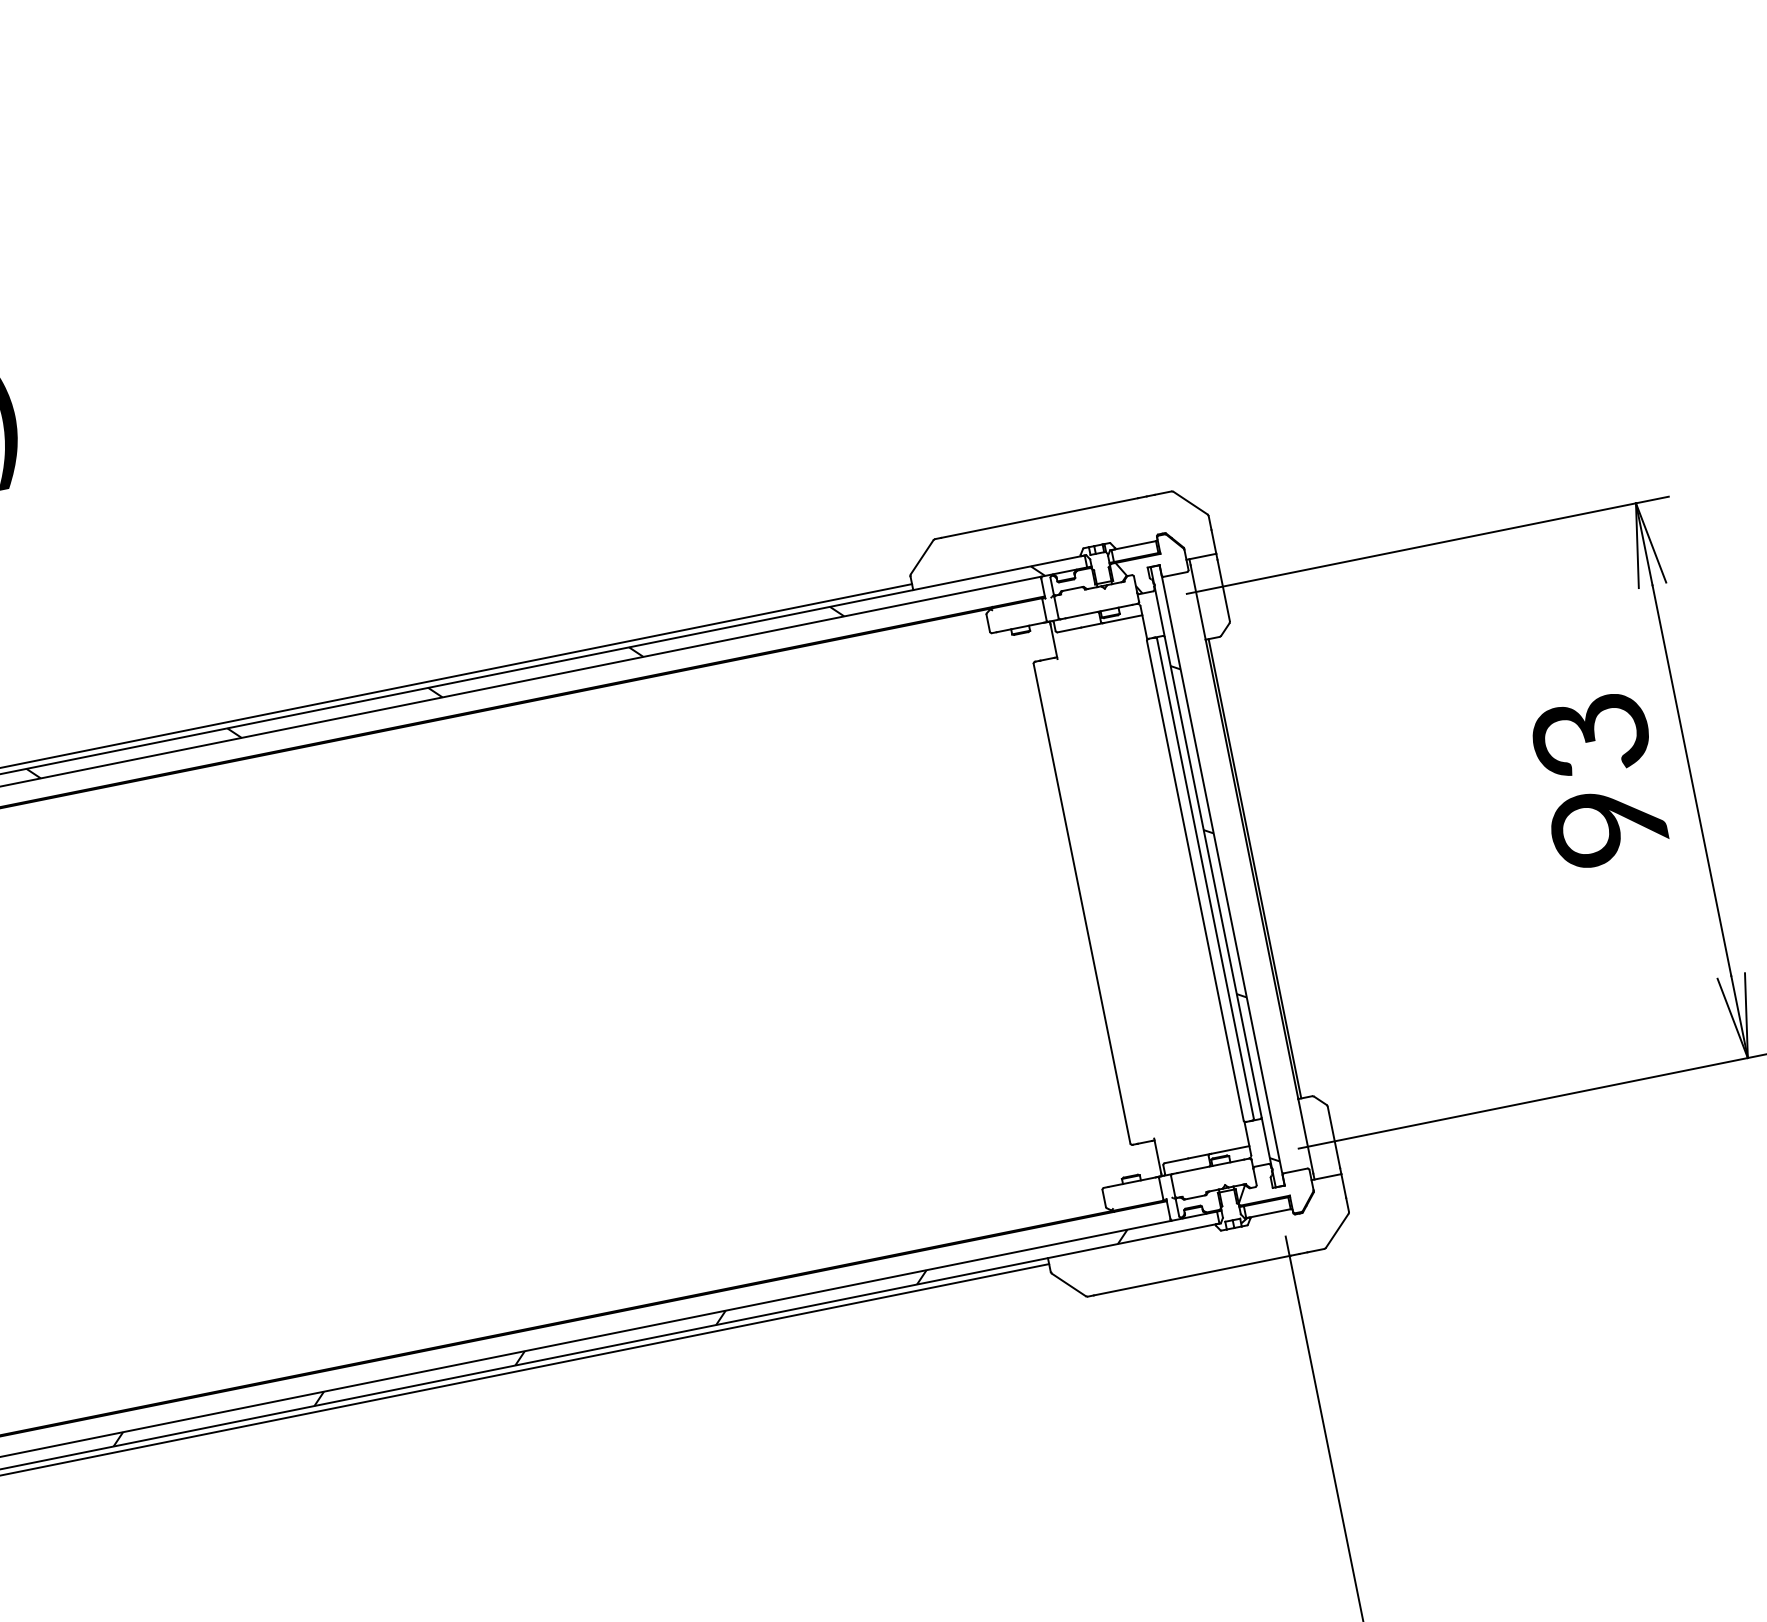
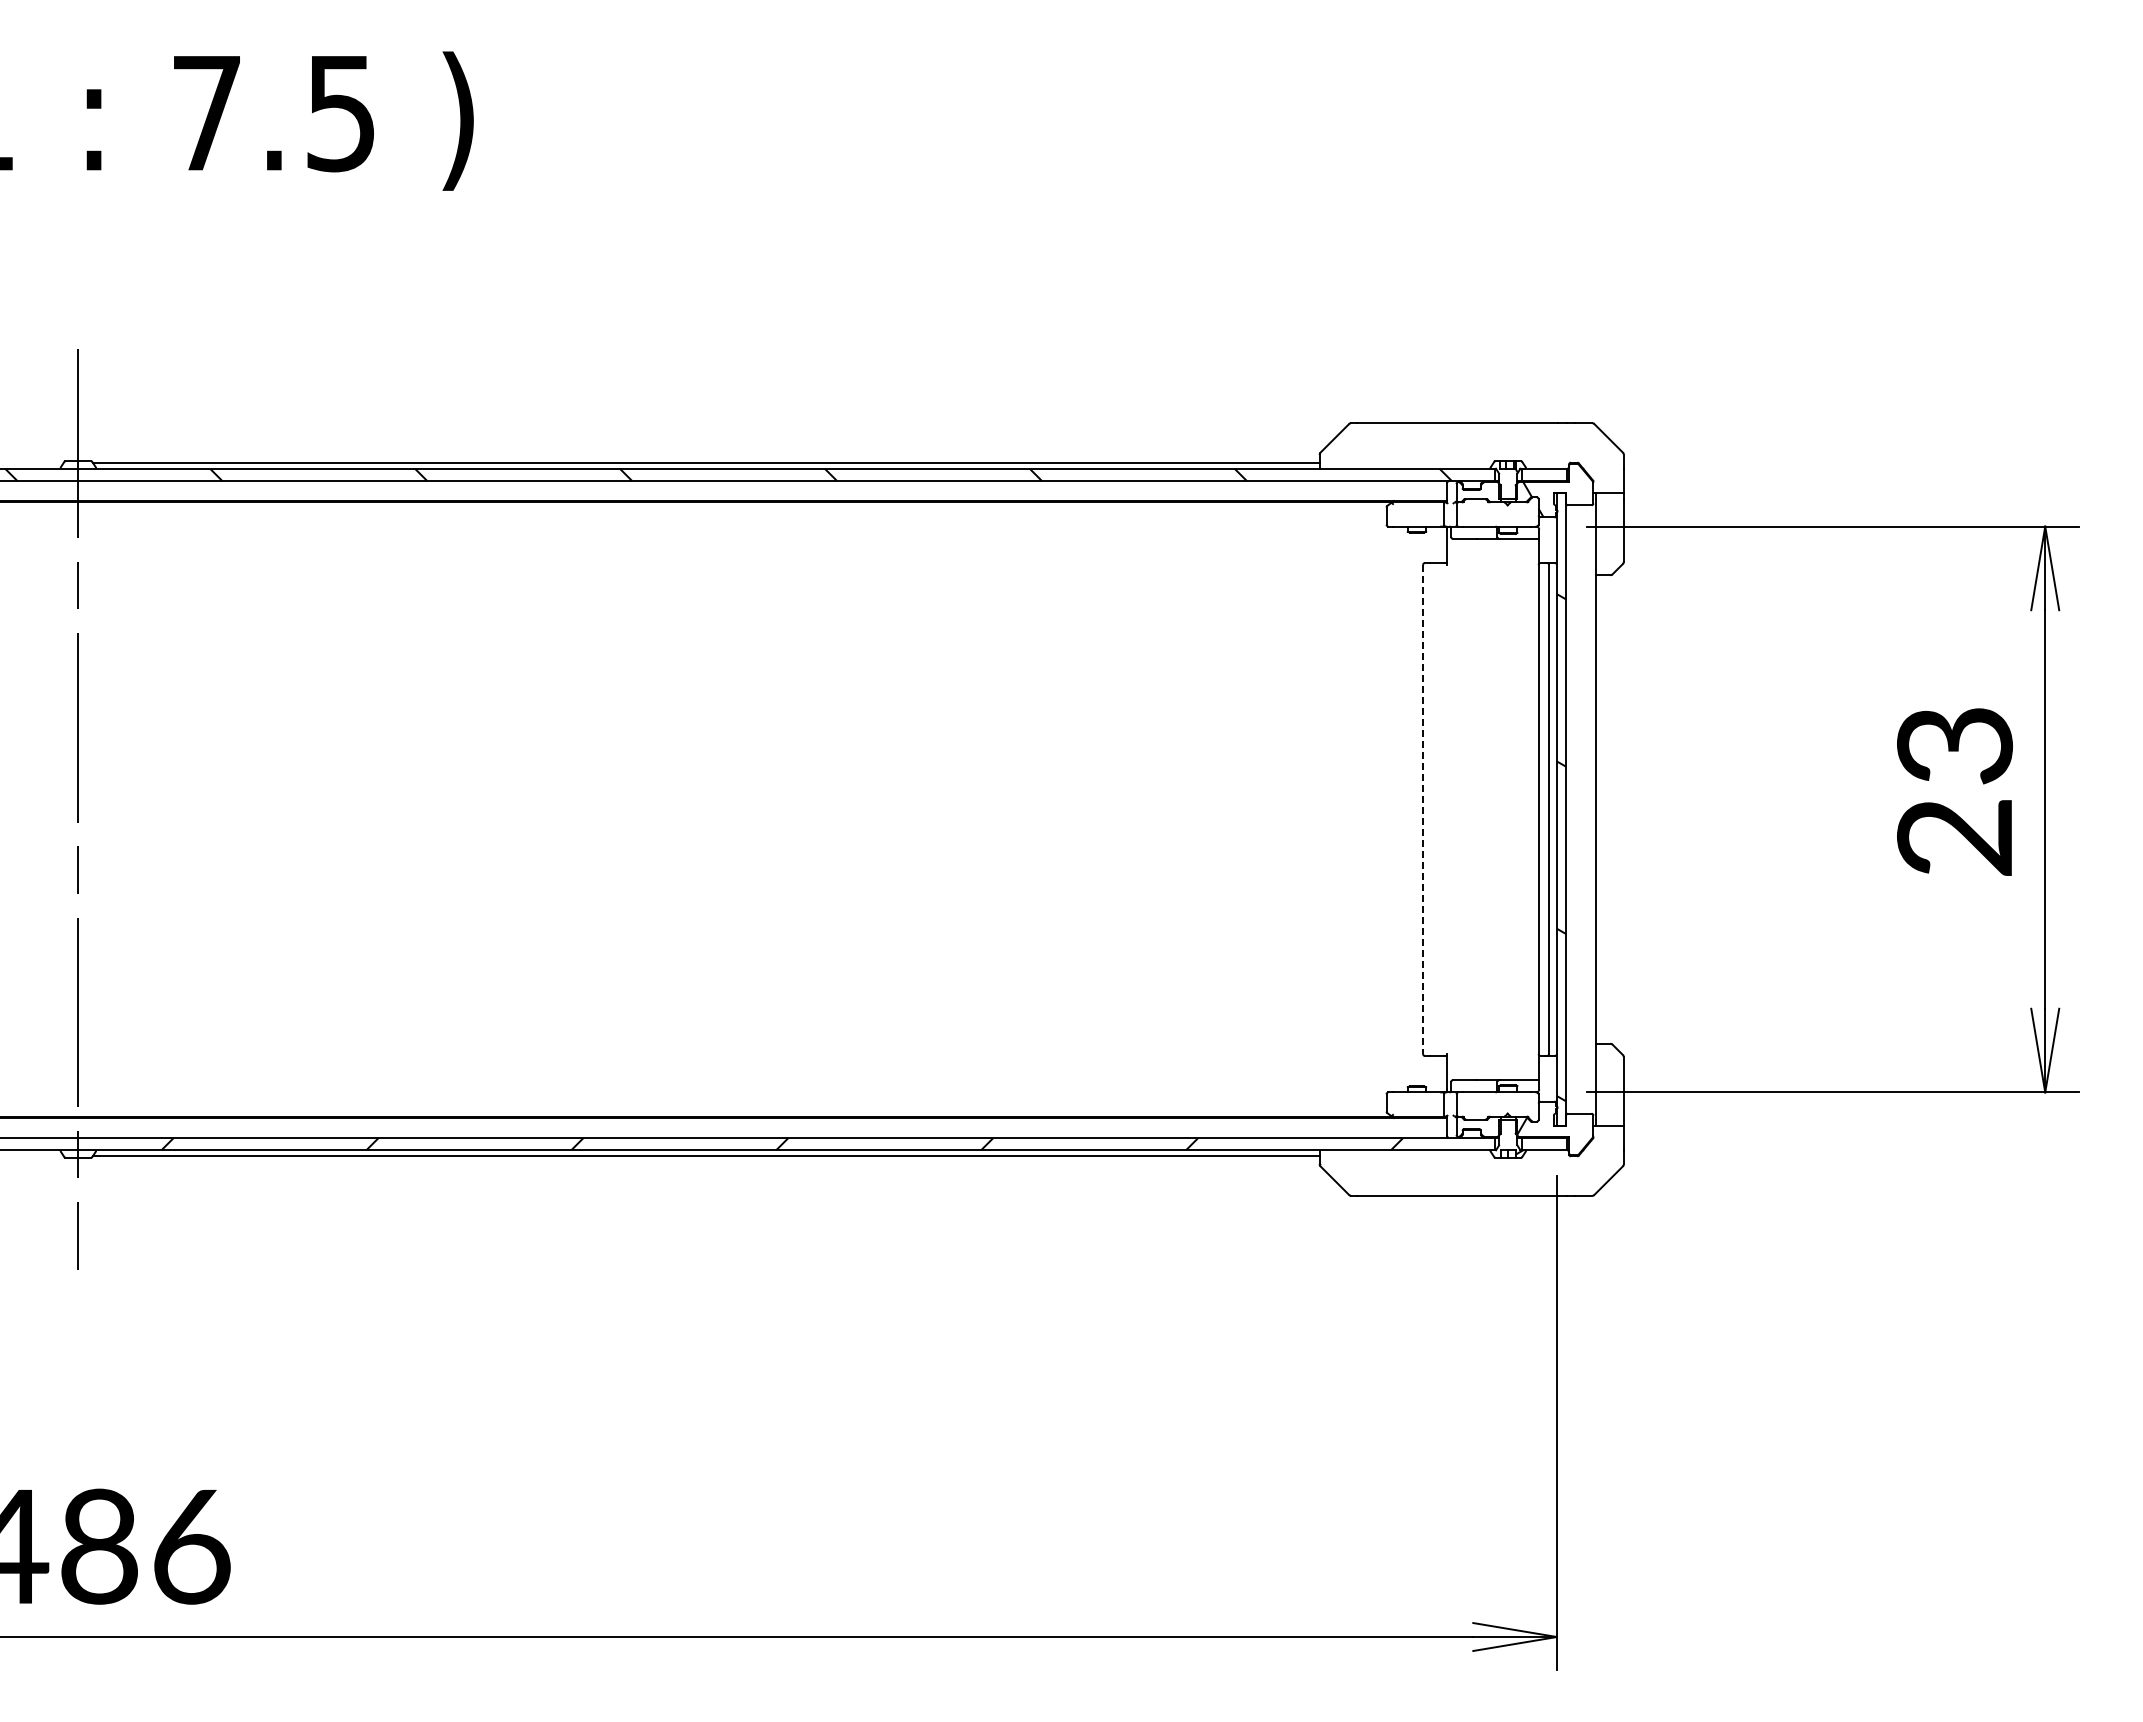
text: (1608, 826) -> (1954, 837), 93 -> 23
line: (1254, 868) -> (1599, 809), removed
line: (1082, 903) -> (1423, 809), solid -> dashed

